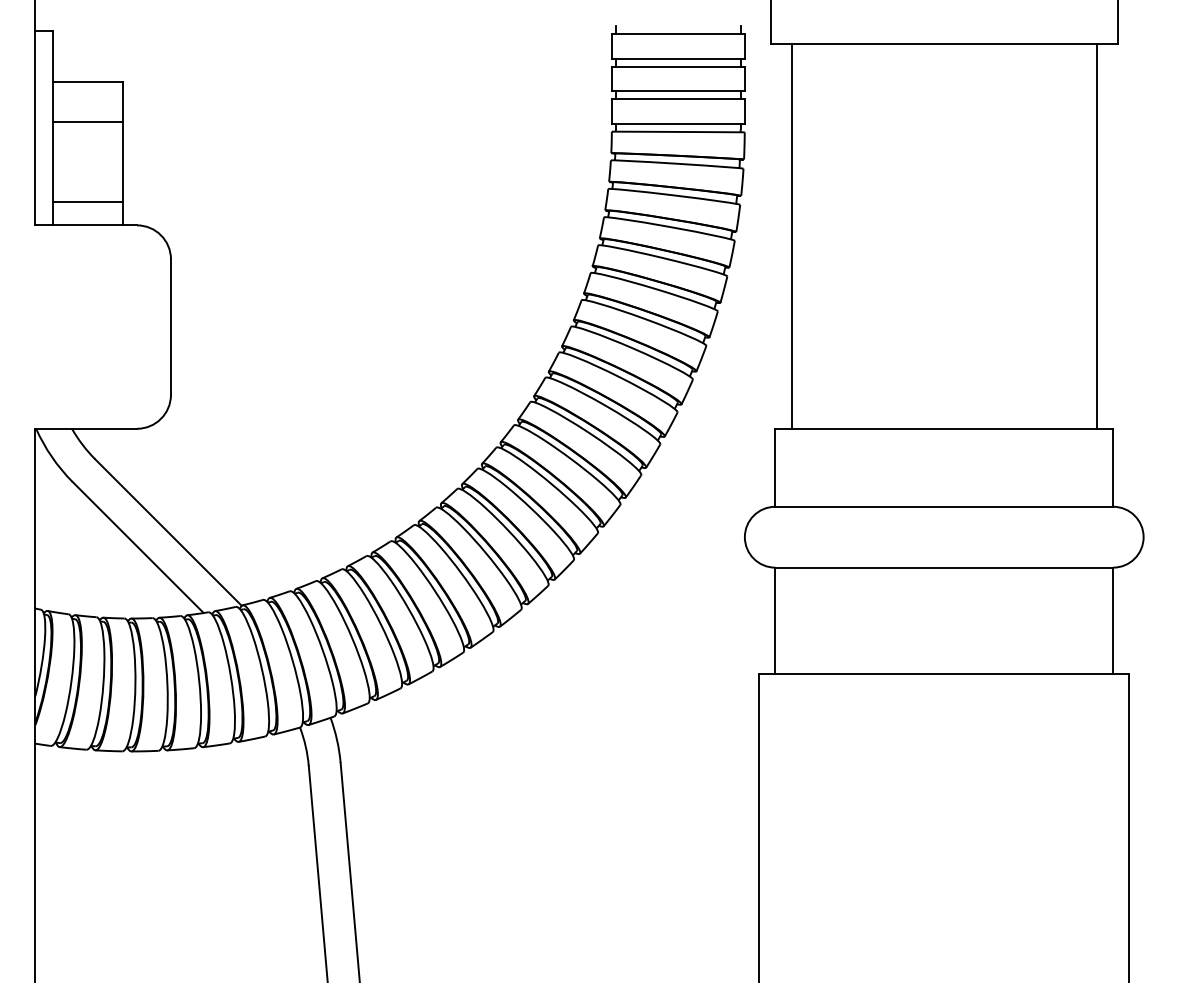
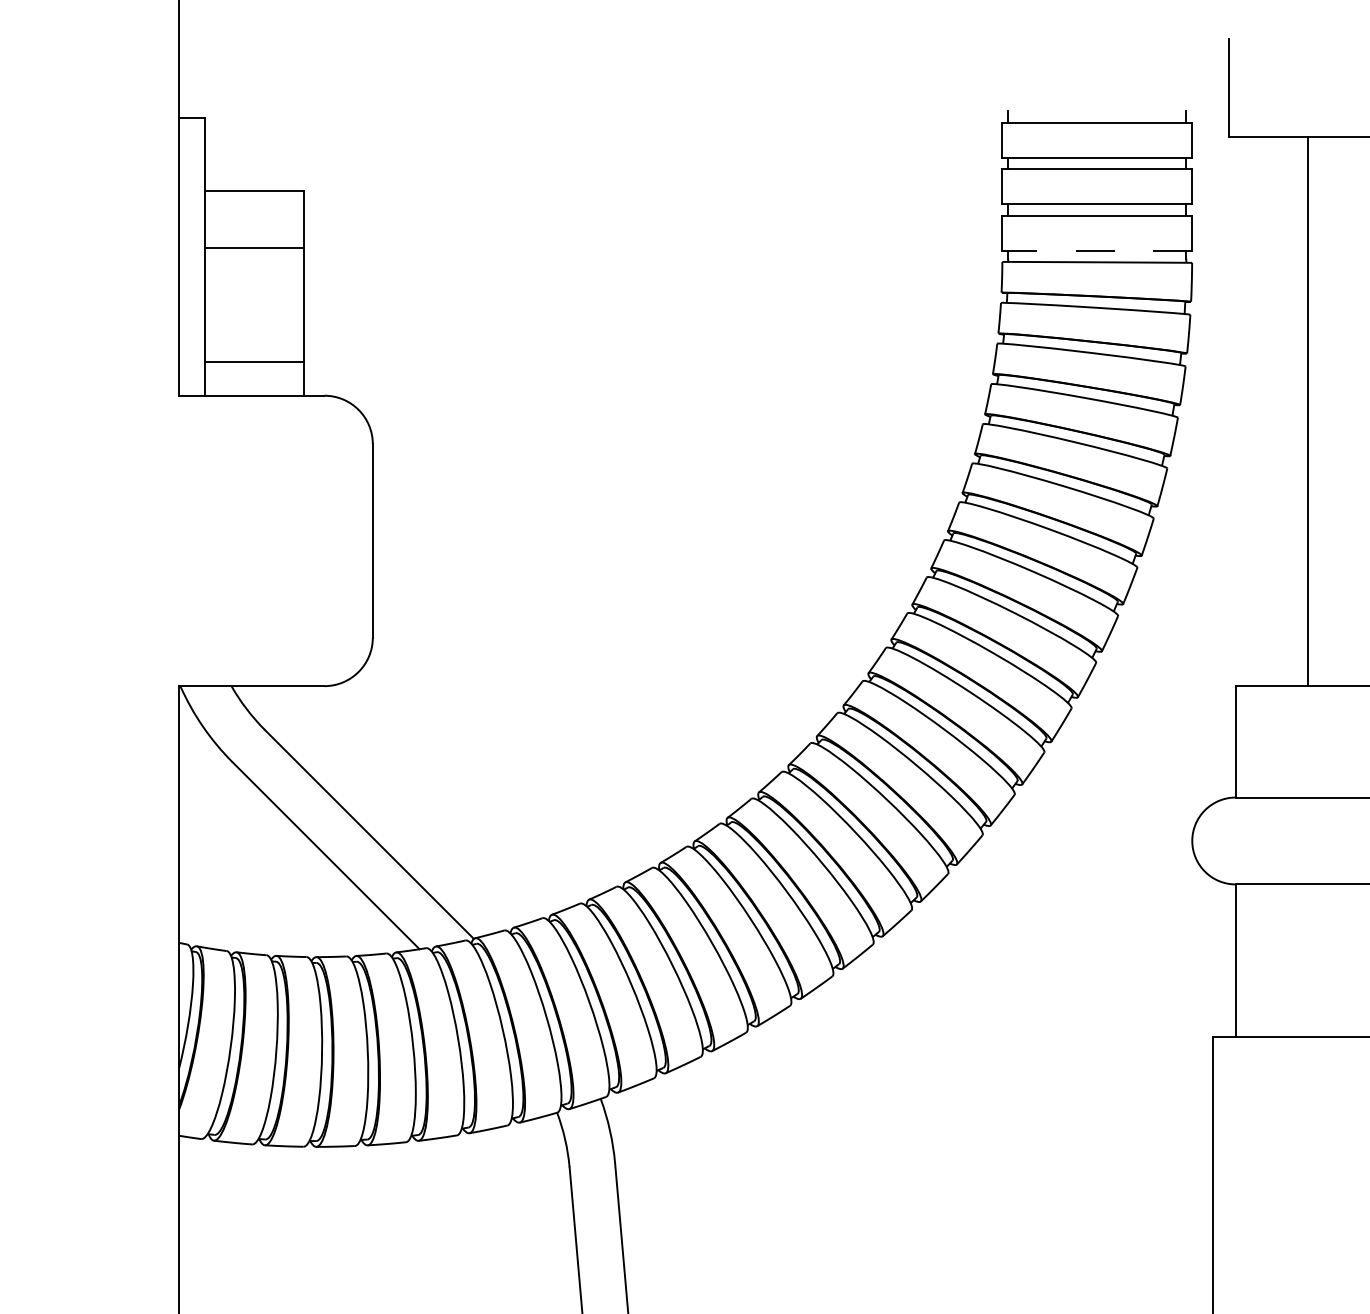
line: (677, 123) -> (1096, 250), solid -> dashed
line: (791, 236) -> (1307, 411), moved

